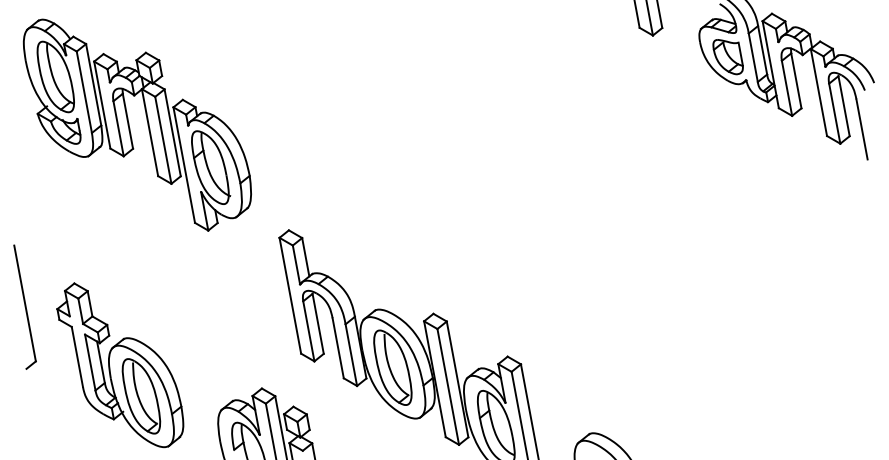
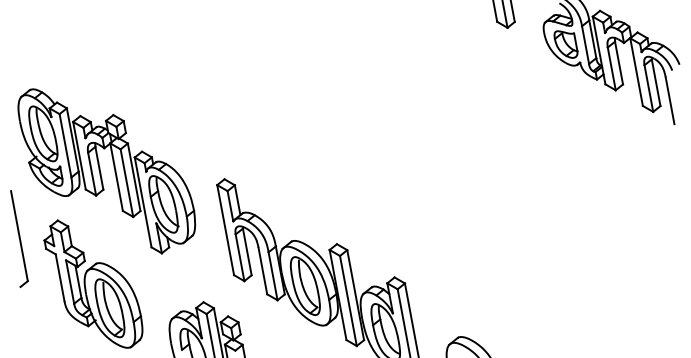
part: (129, 124) -> (100, 170), moved

